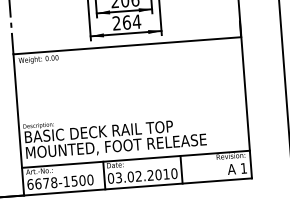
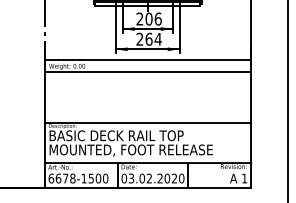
line: (127, 59) -> (147, 72), added
line: (132, 115) -> (147, 123), added
text: (165, 174) -> (173, 178), 03.02.2010 -> 03.02.2020

